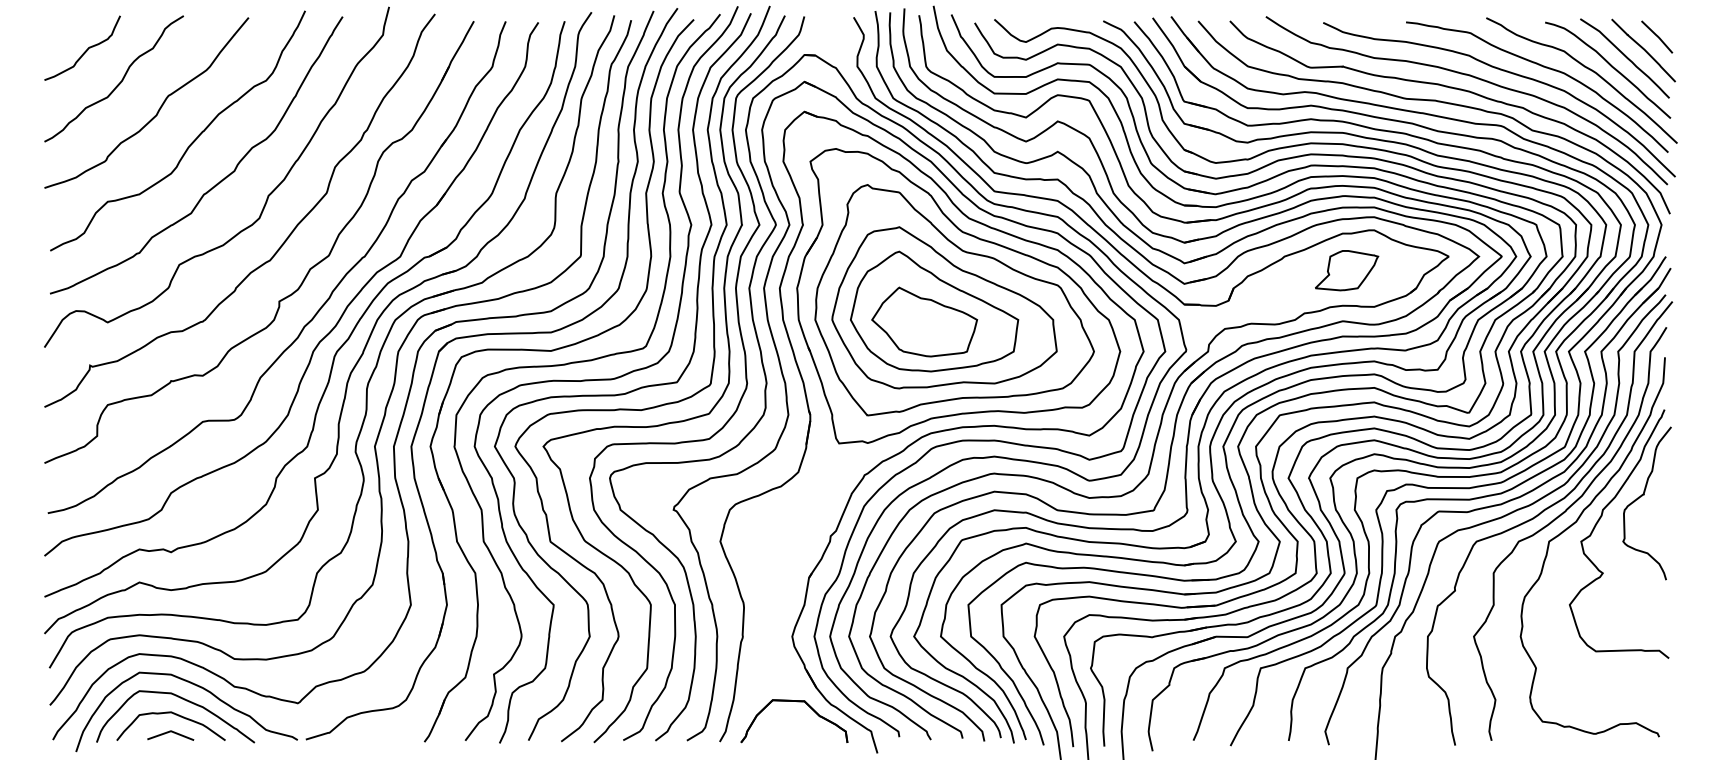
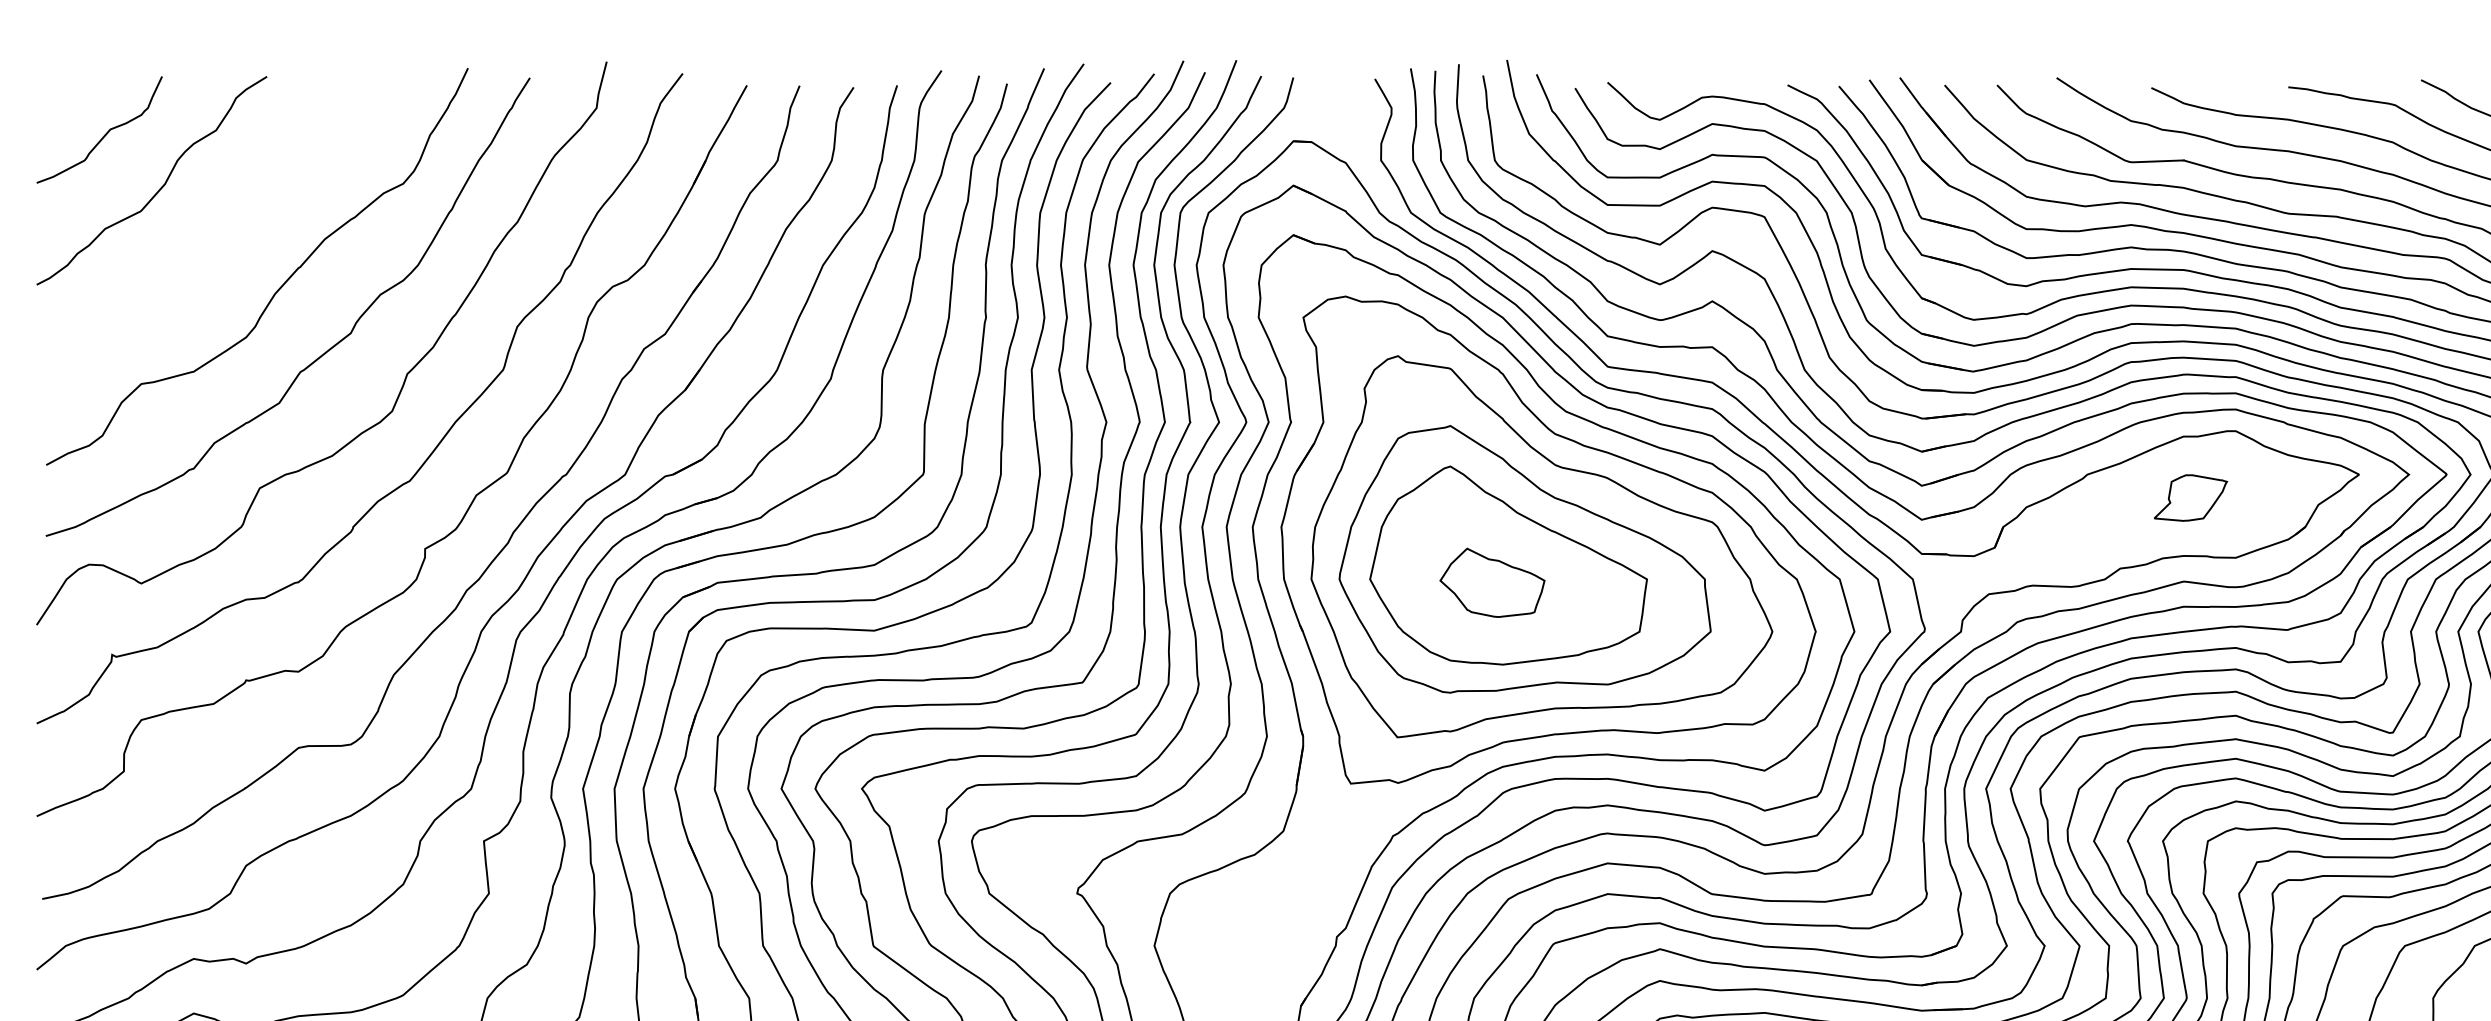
curve: (158, 109) -> (225, 231), removed
part: (1347, 270) -> (2191, 497), size x0.7
part: (924, 321) -> (1492, 581), size x0.6

